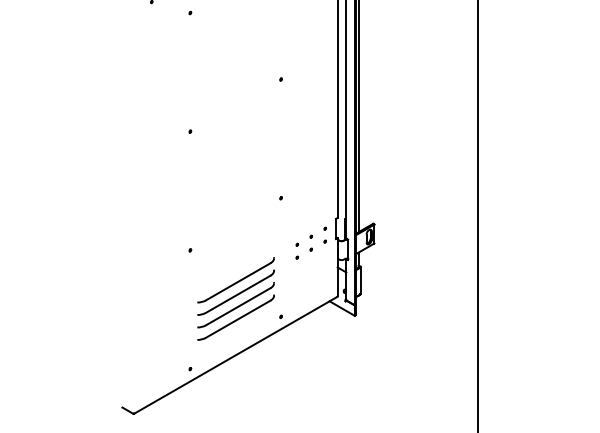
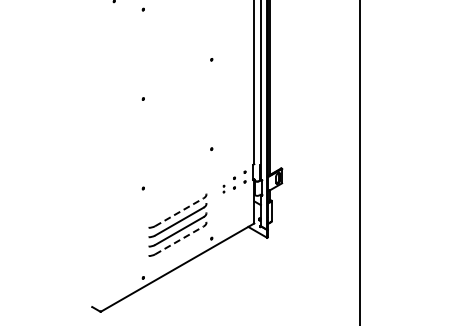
part: (296, 250) -> (223, 188), size x0.6
line: (238, 282) -> (179, 212), solid -> dashed
line: (238, 319) -> (179, 240), solid -> dashed

